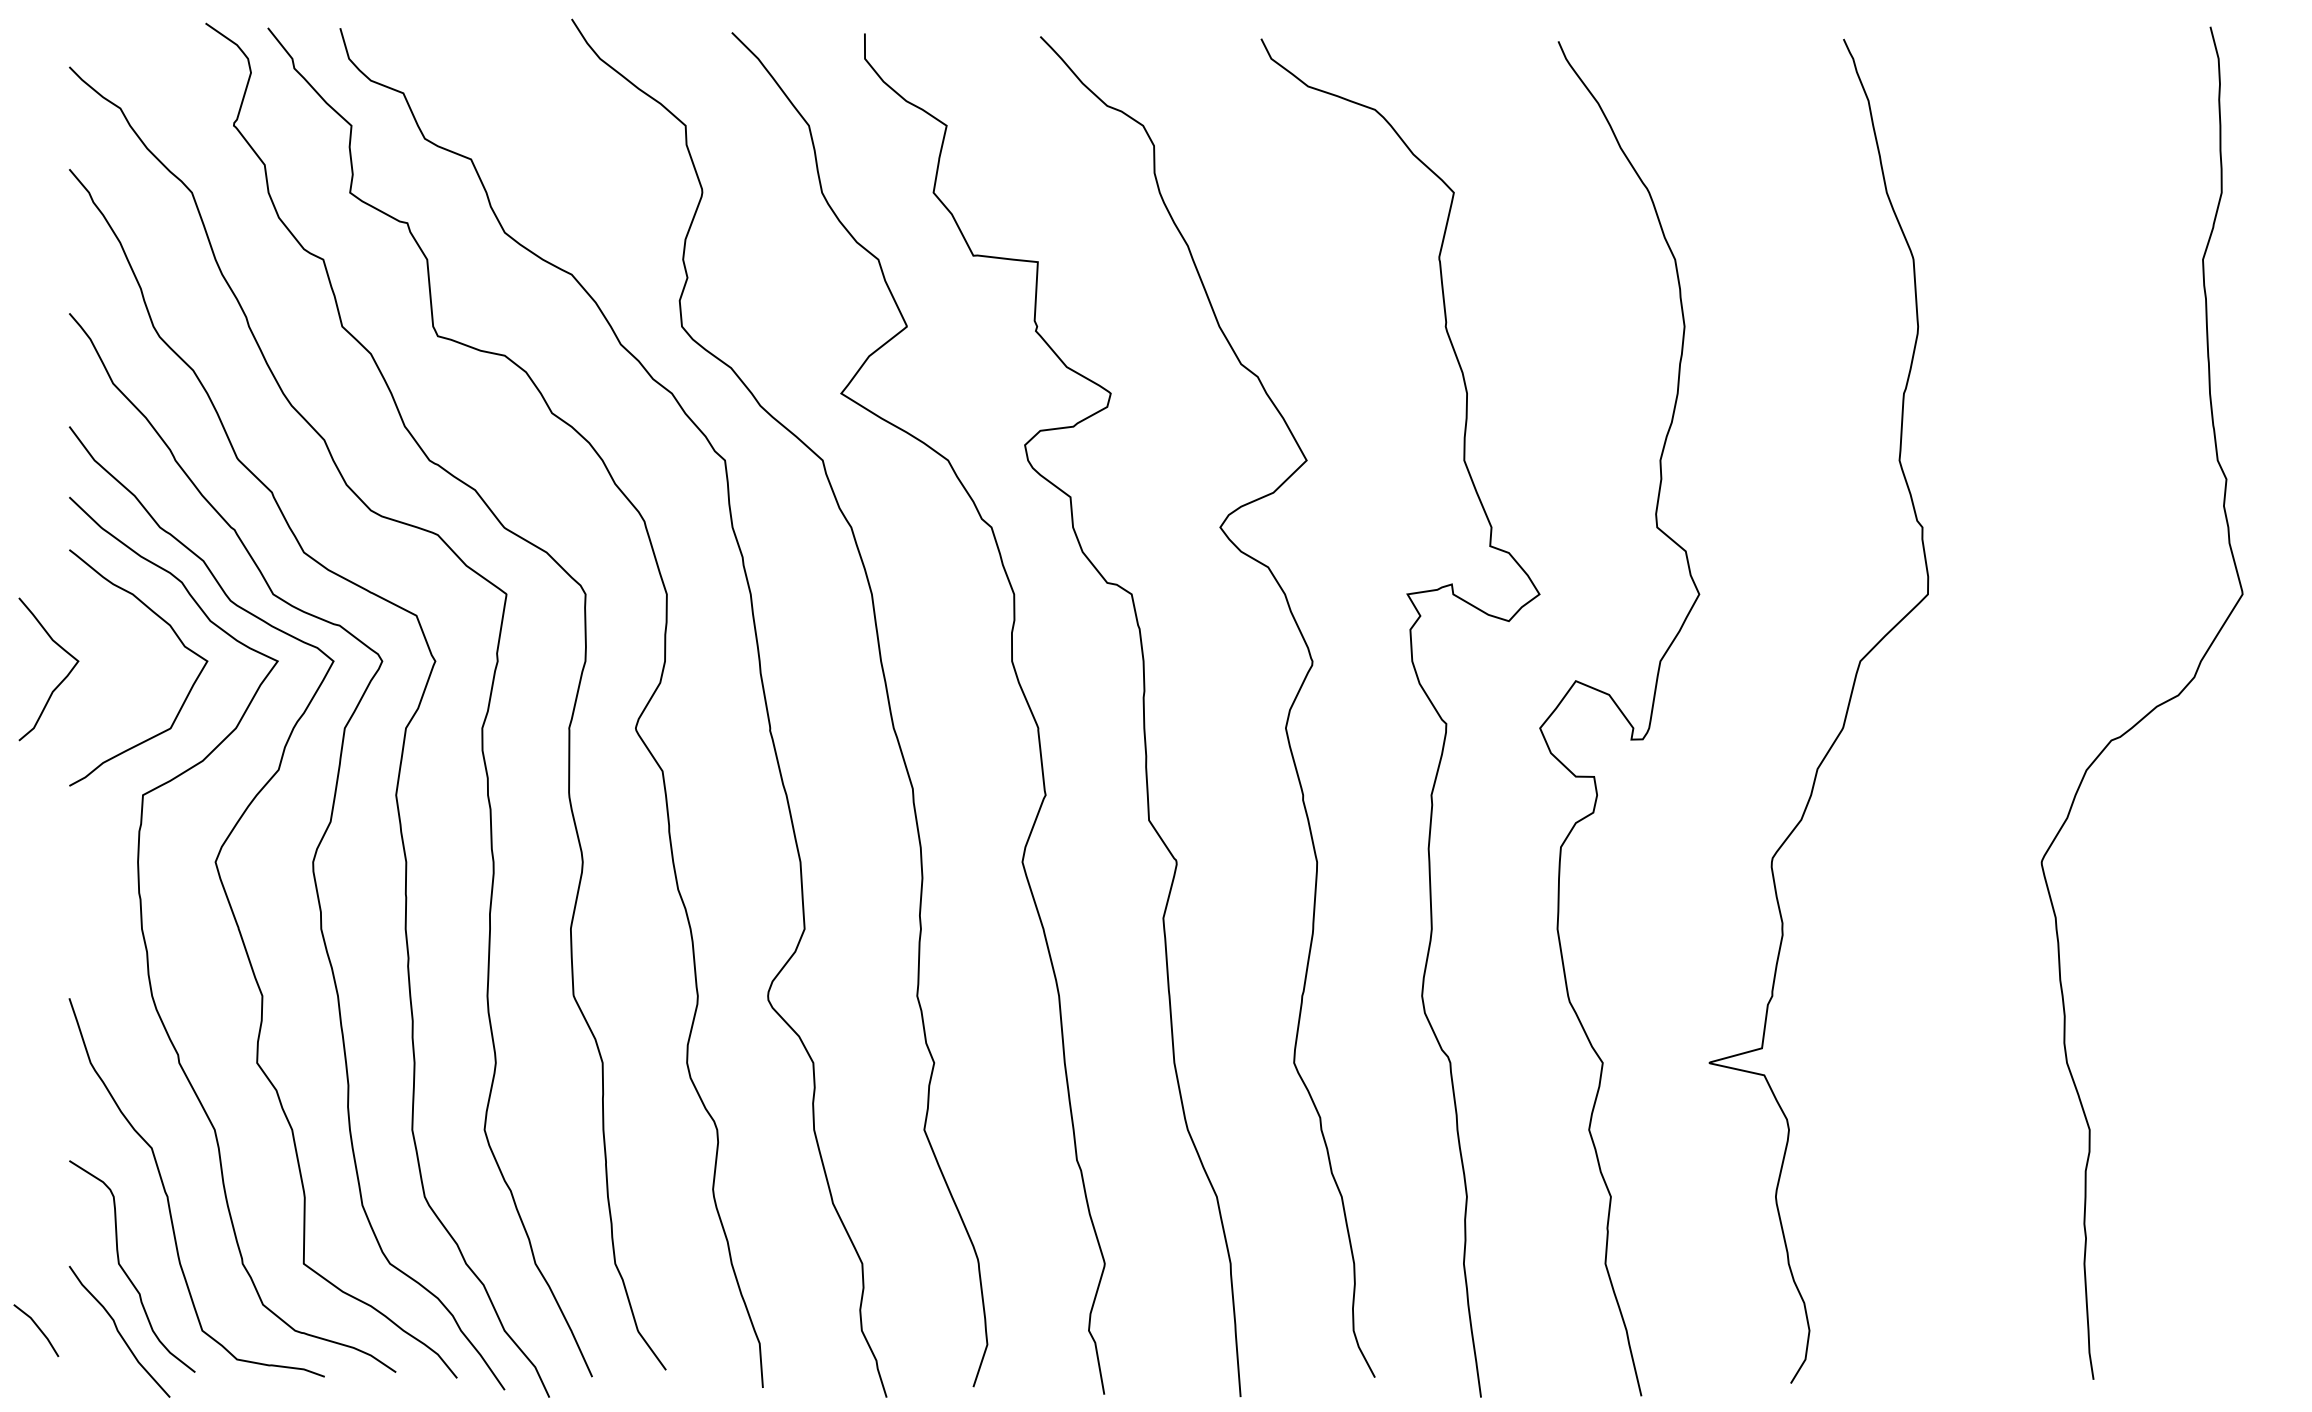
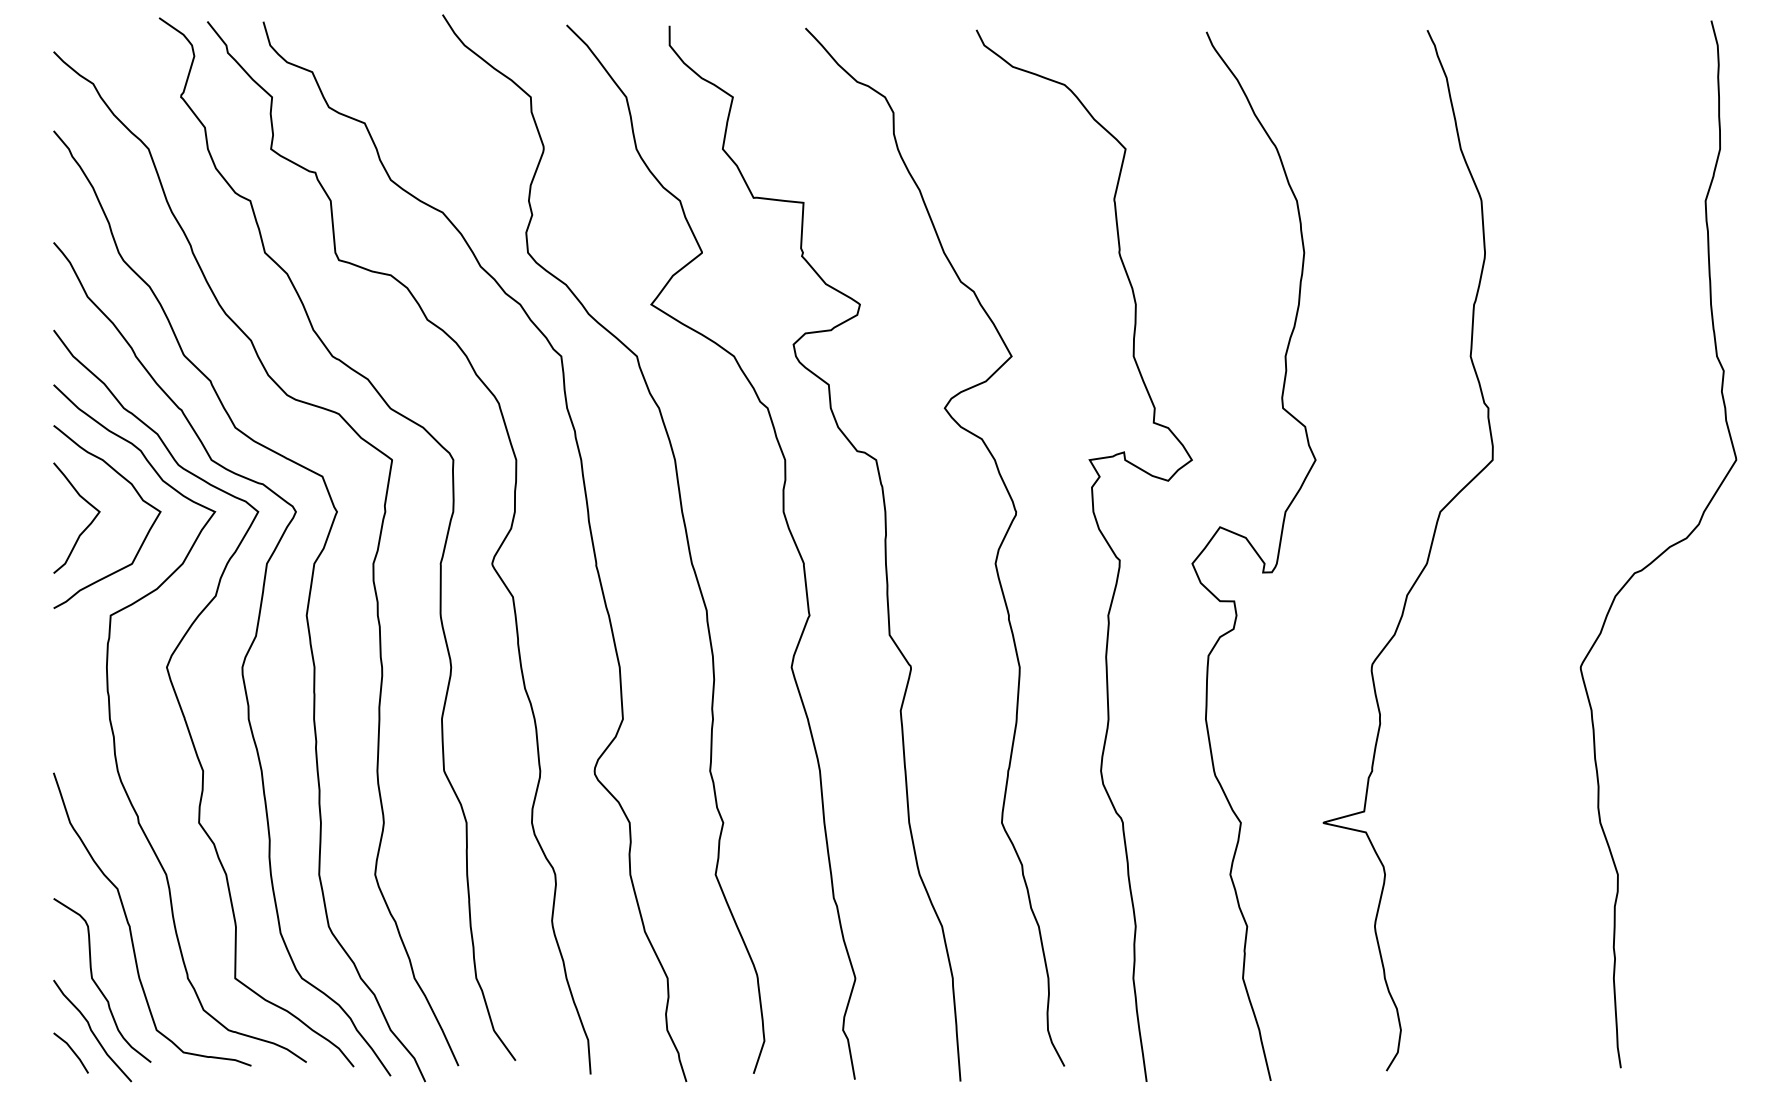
curve: (61, 680) -> (86, 526), moved
line: (36, 1327) -> (71, 1050), moved

